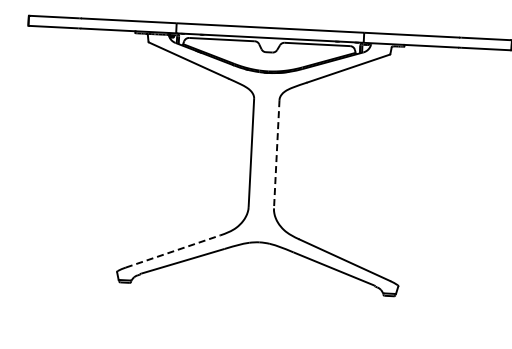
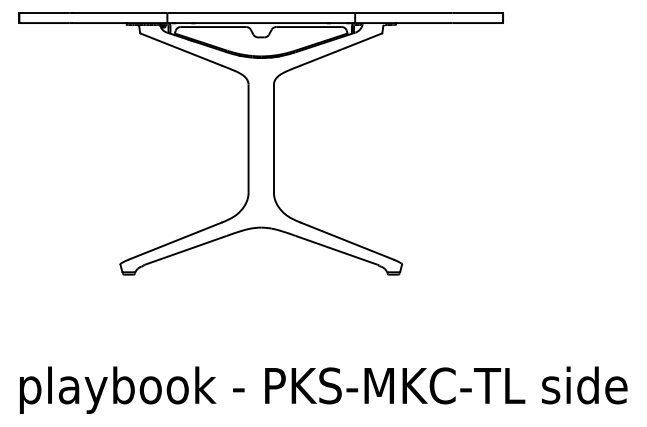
line: (276, 154) -> (273, 139), dashed -> solid
line: (173, 251) -> (175, 241), dashed -> solid

